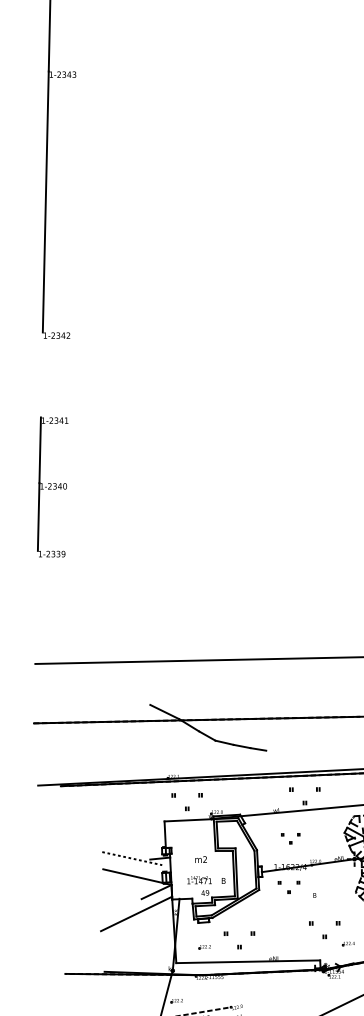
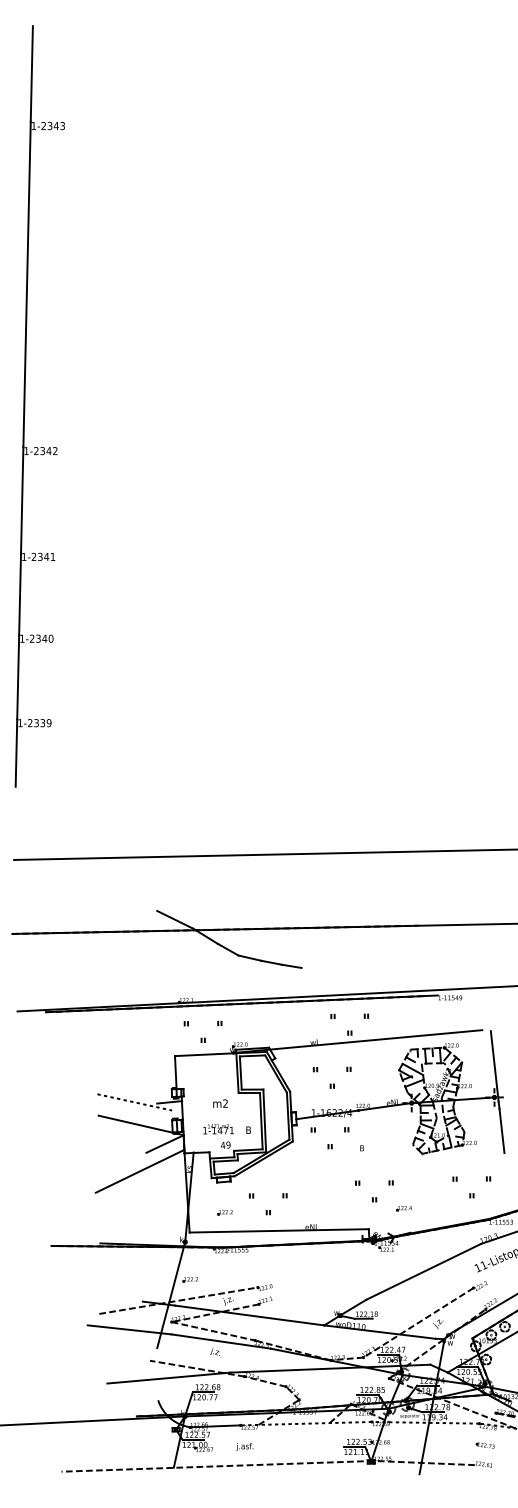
line: (42, 374) -> (22, 499), added
line: (37, 577) -> (16, 752), added
part: (290, 838) -> (331, 1077), size x1.67
part: (288, 887) -> (329, 1138), size x1.43

